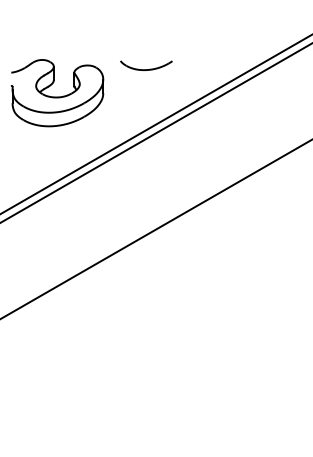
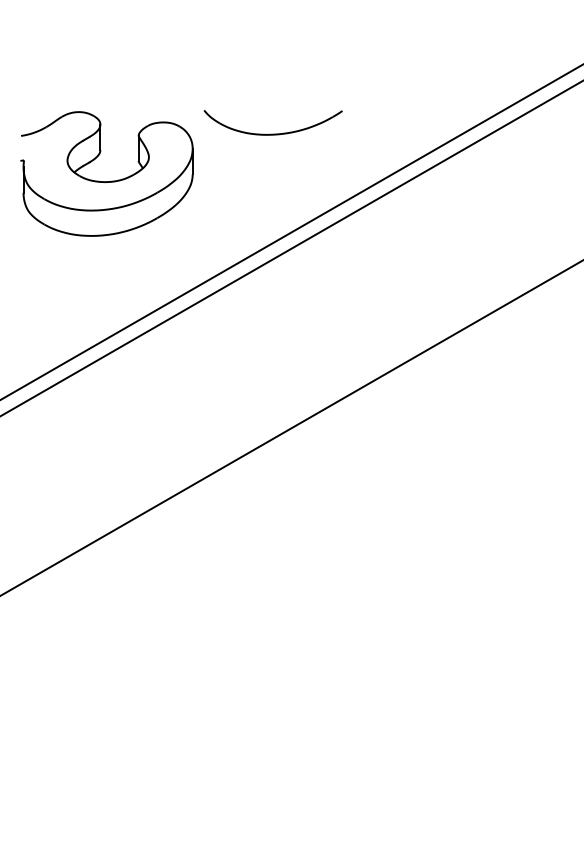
part: (146, 65) -> (273, 122), size x1.43

